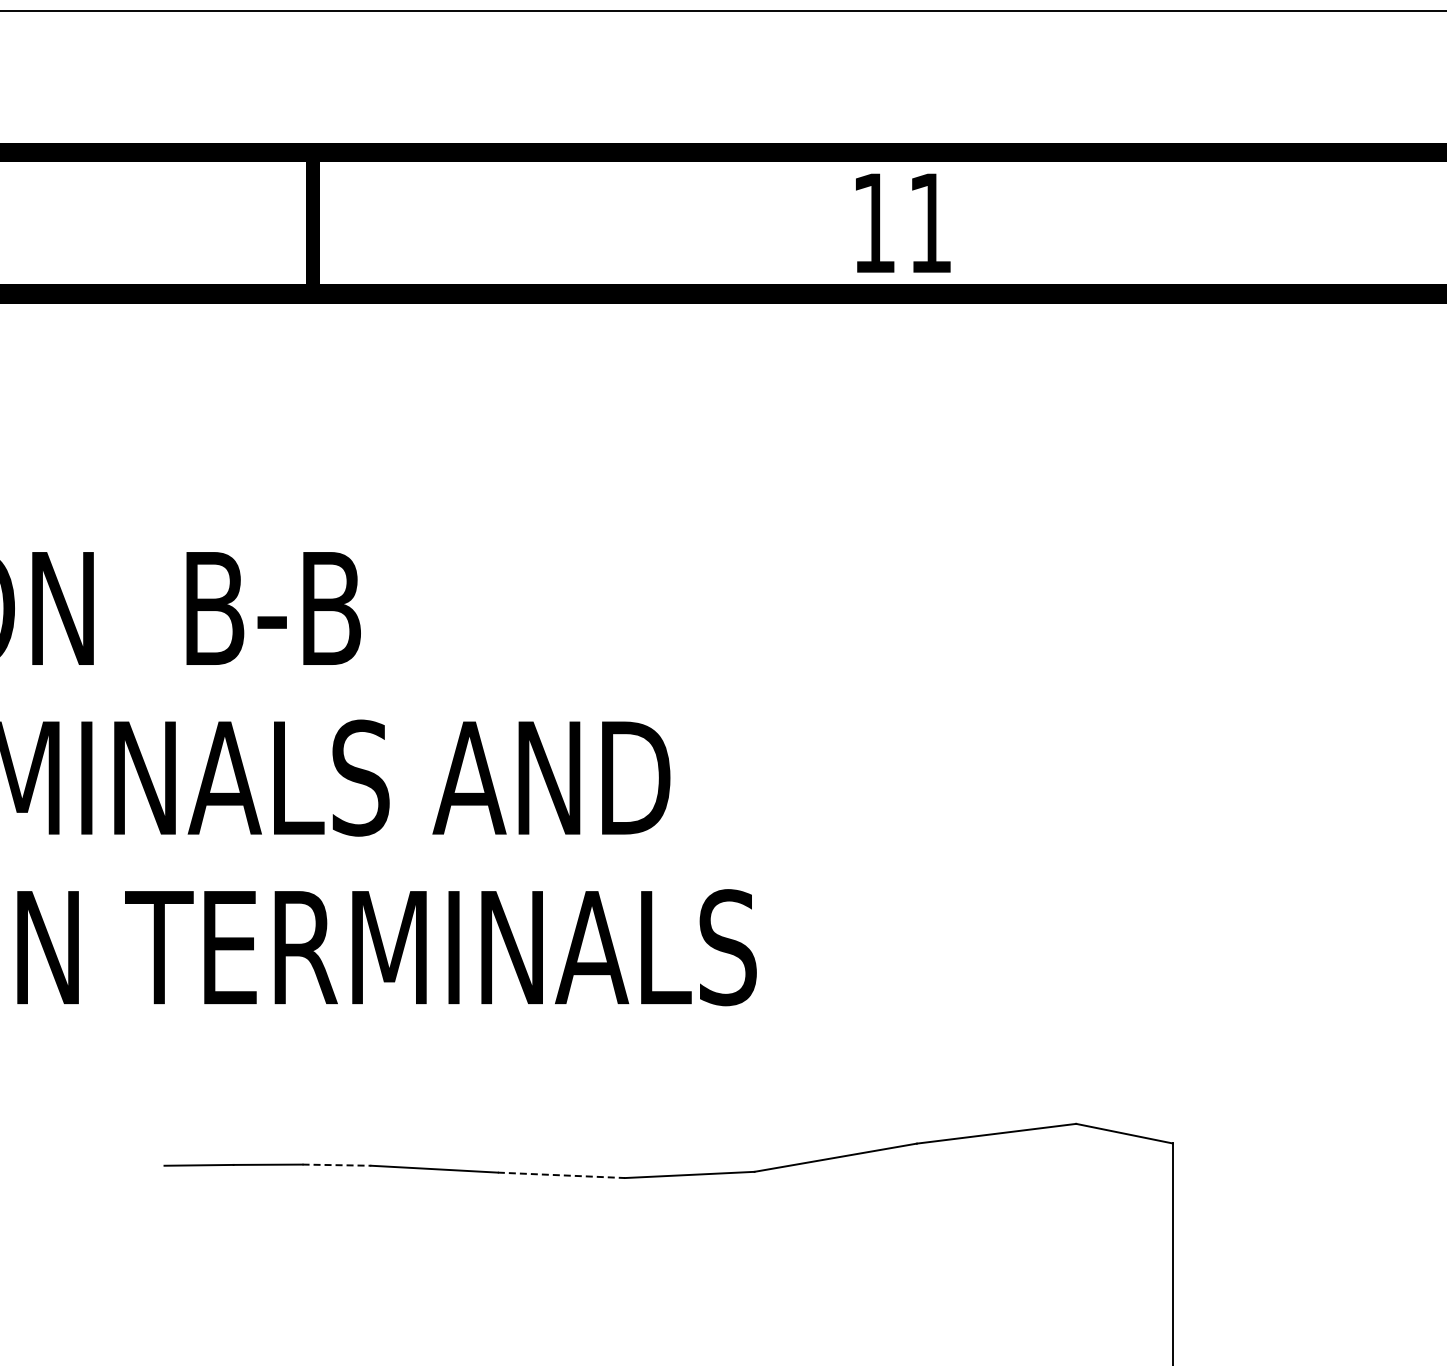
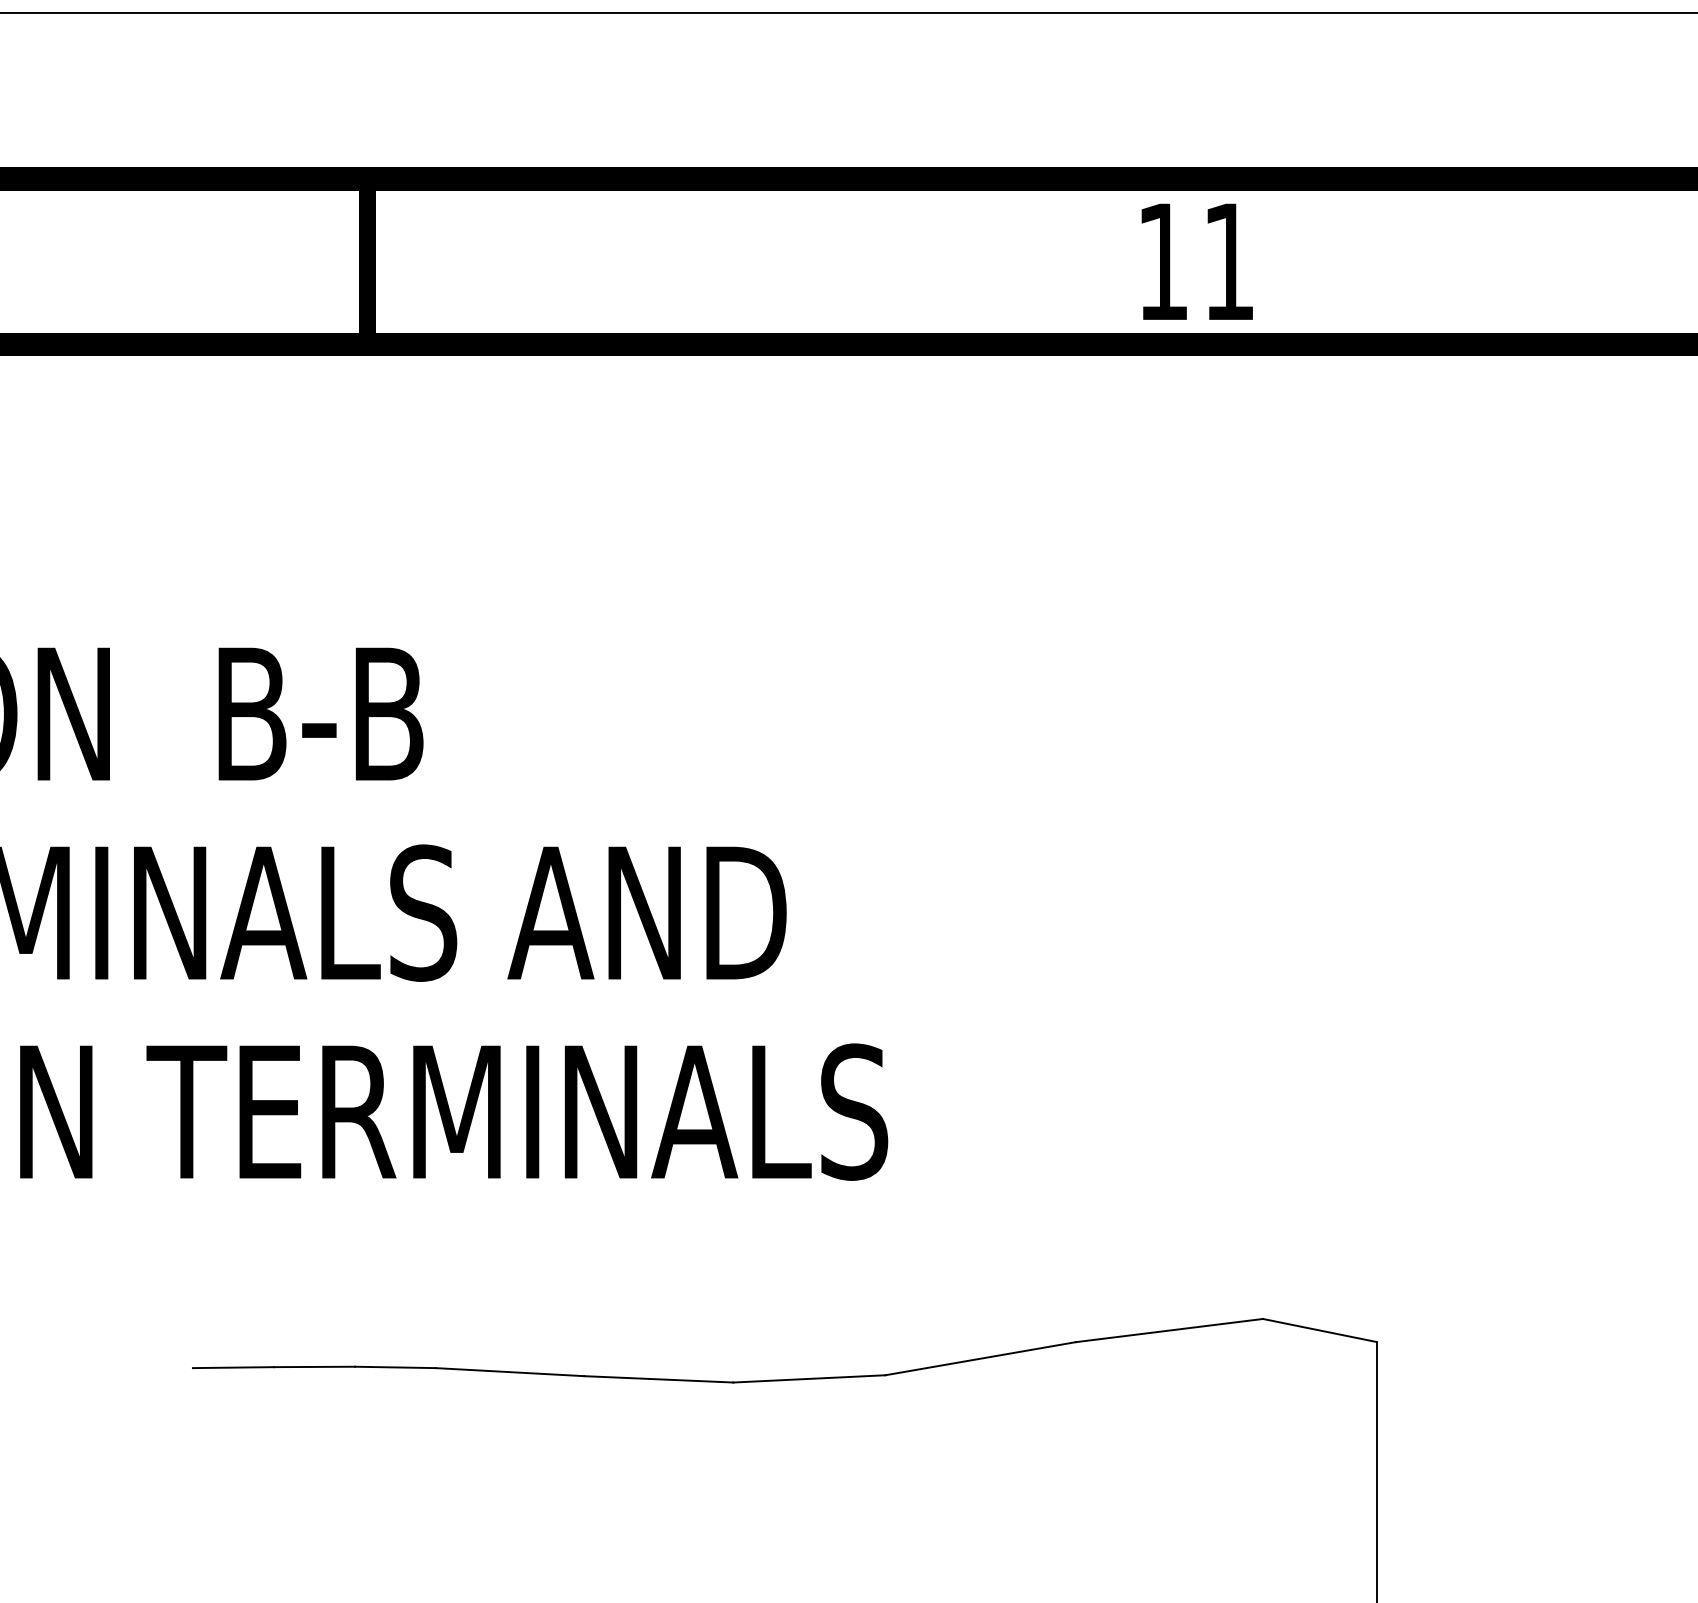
text: (903, 222) -> (1197, 261), moved
line: (337, 1165) -> (395, 1367), dashed -> solid
line: (561, 1175) -> (658, 1379), dashed -> solid

